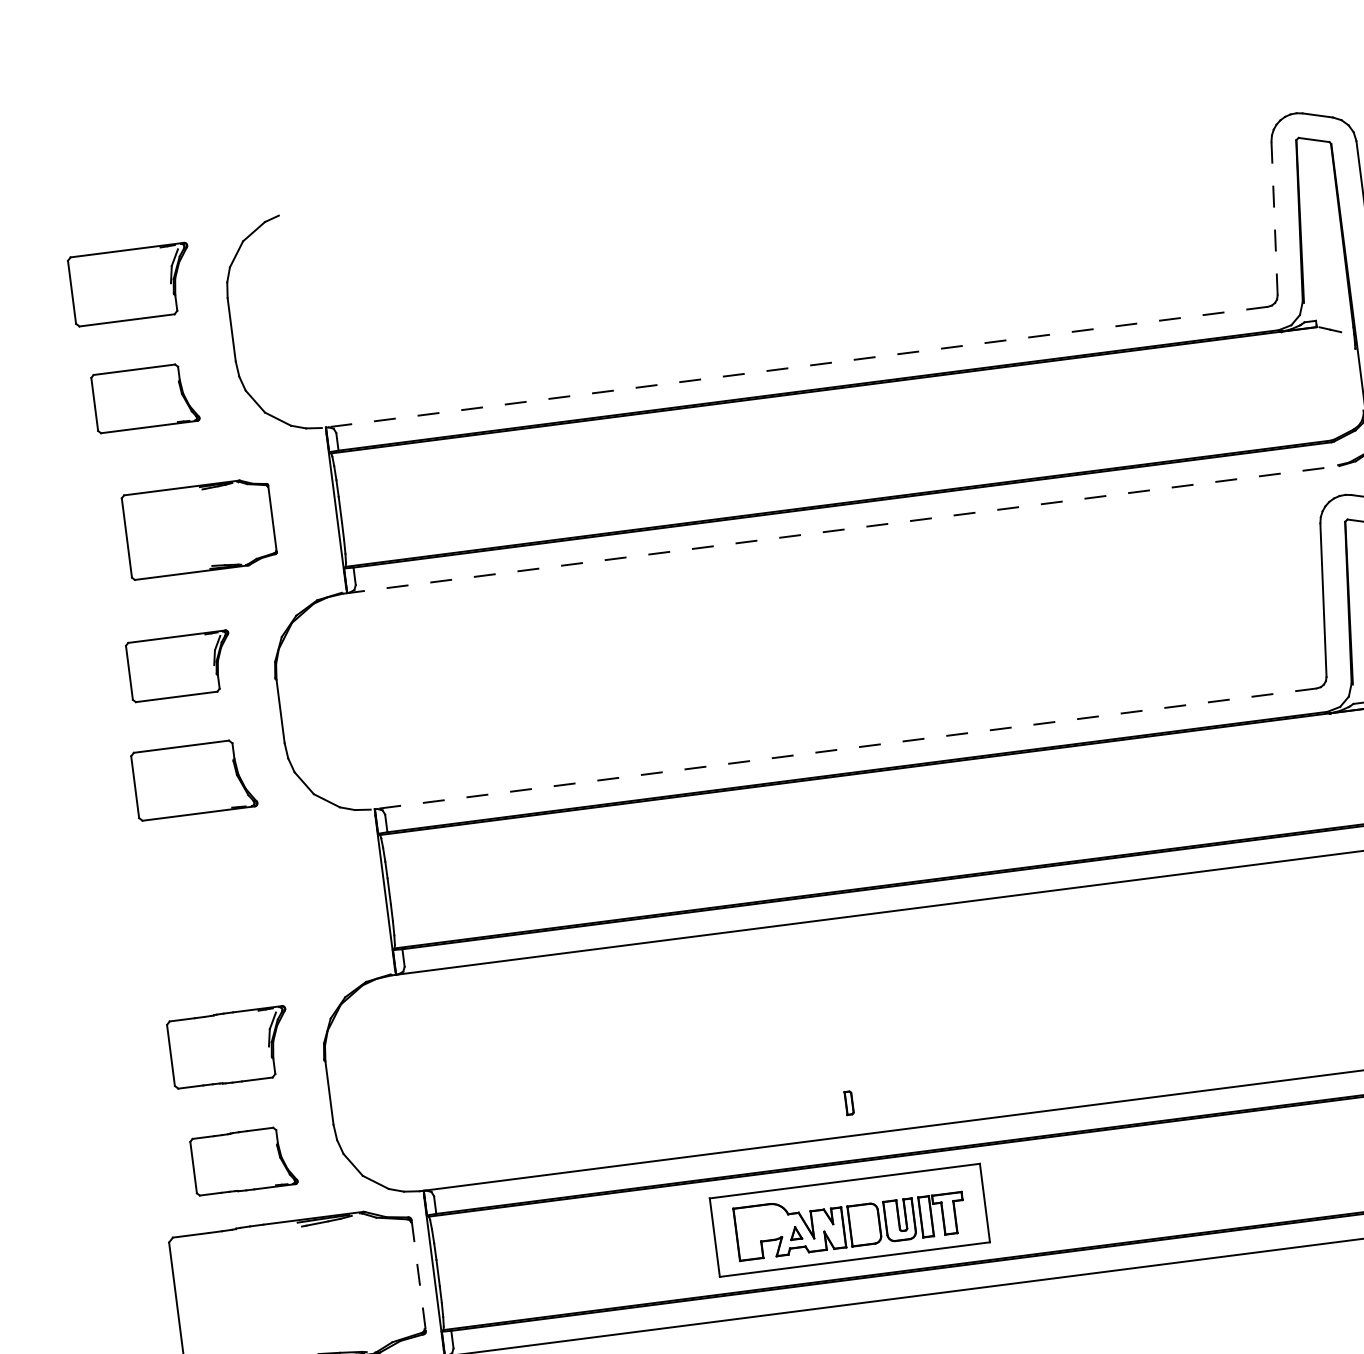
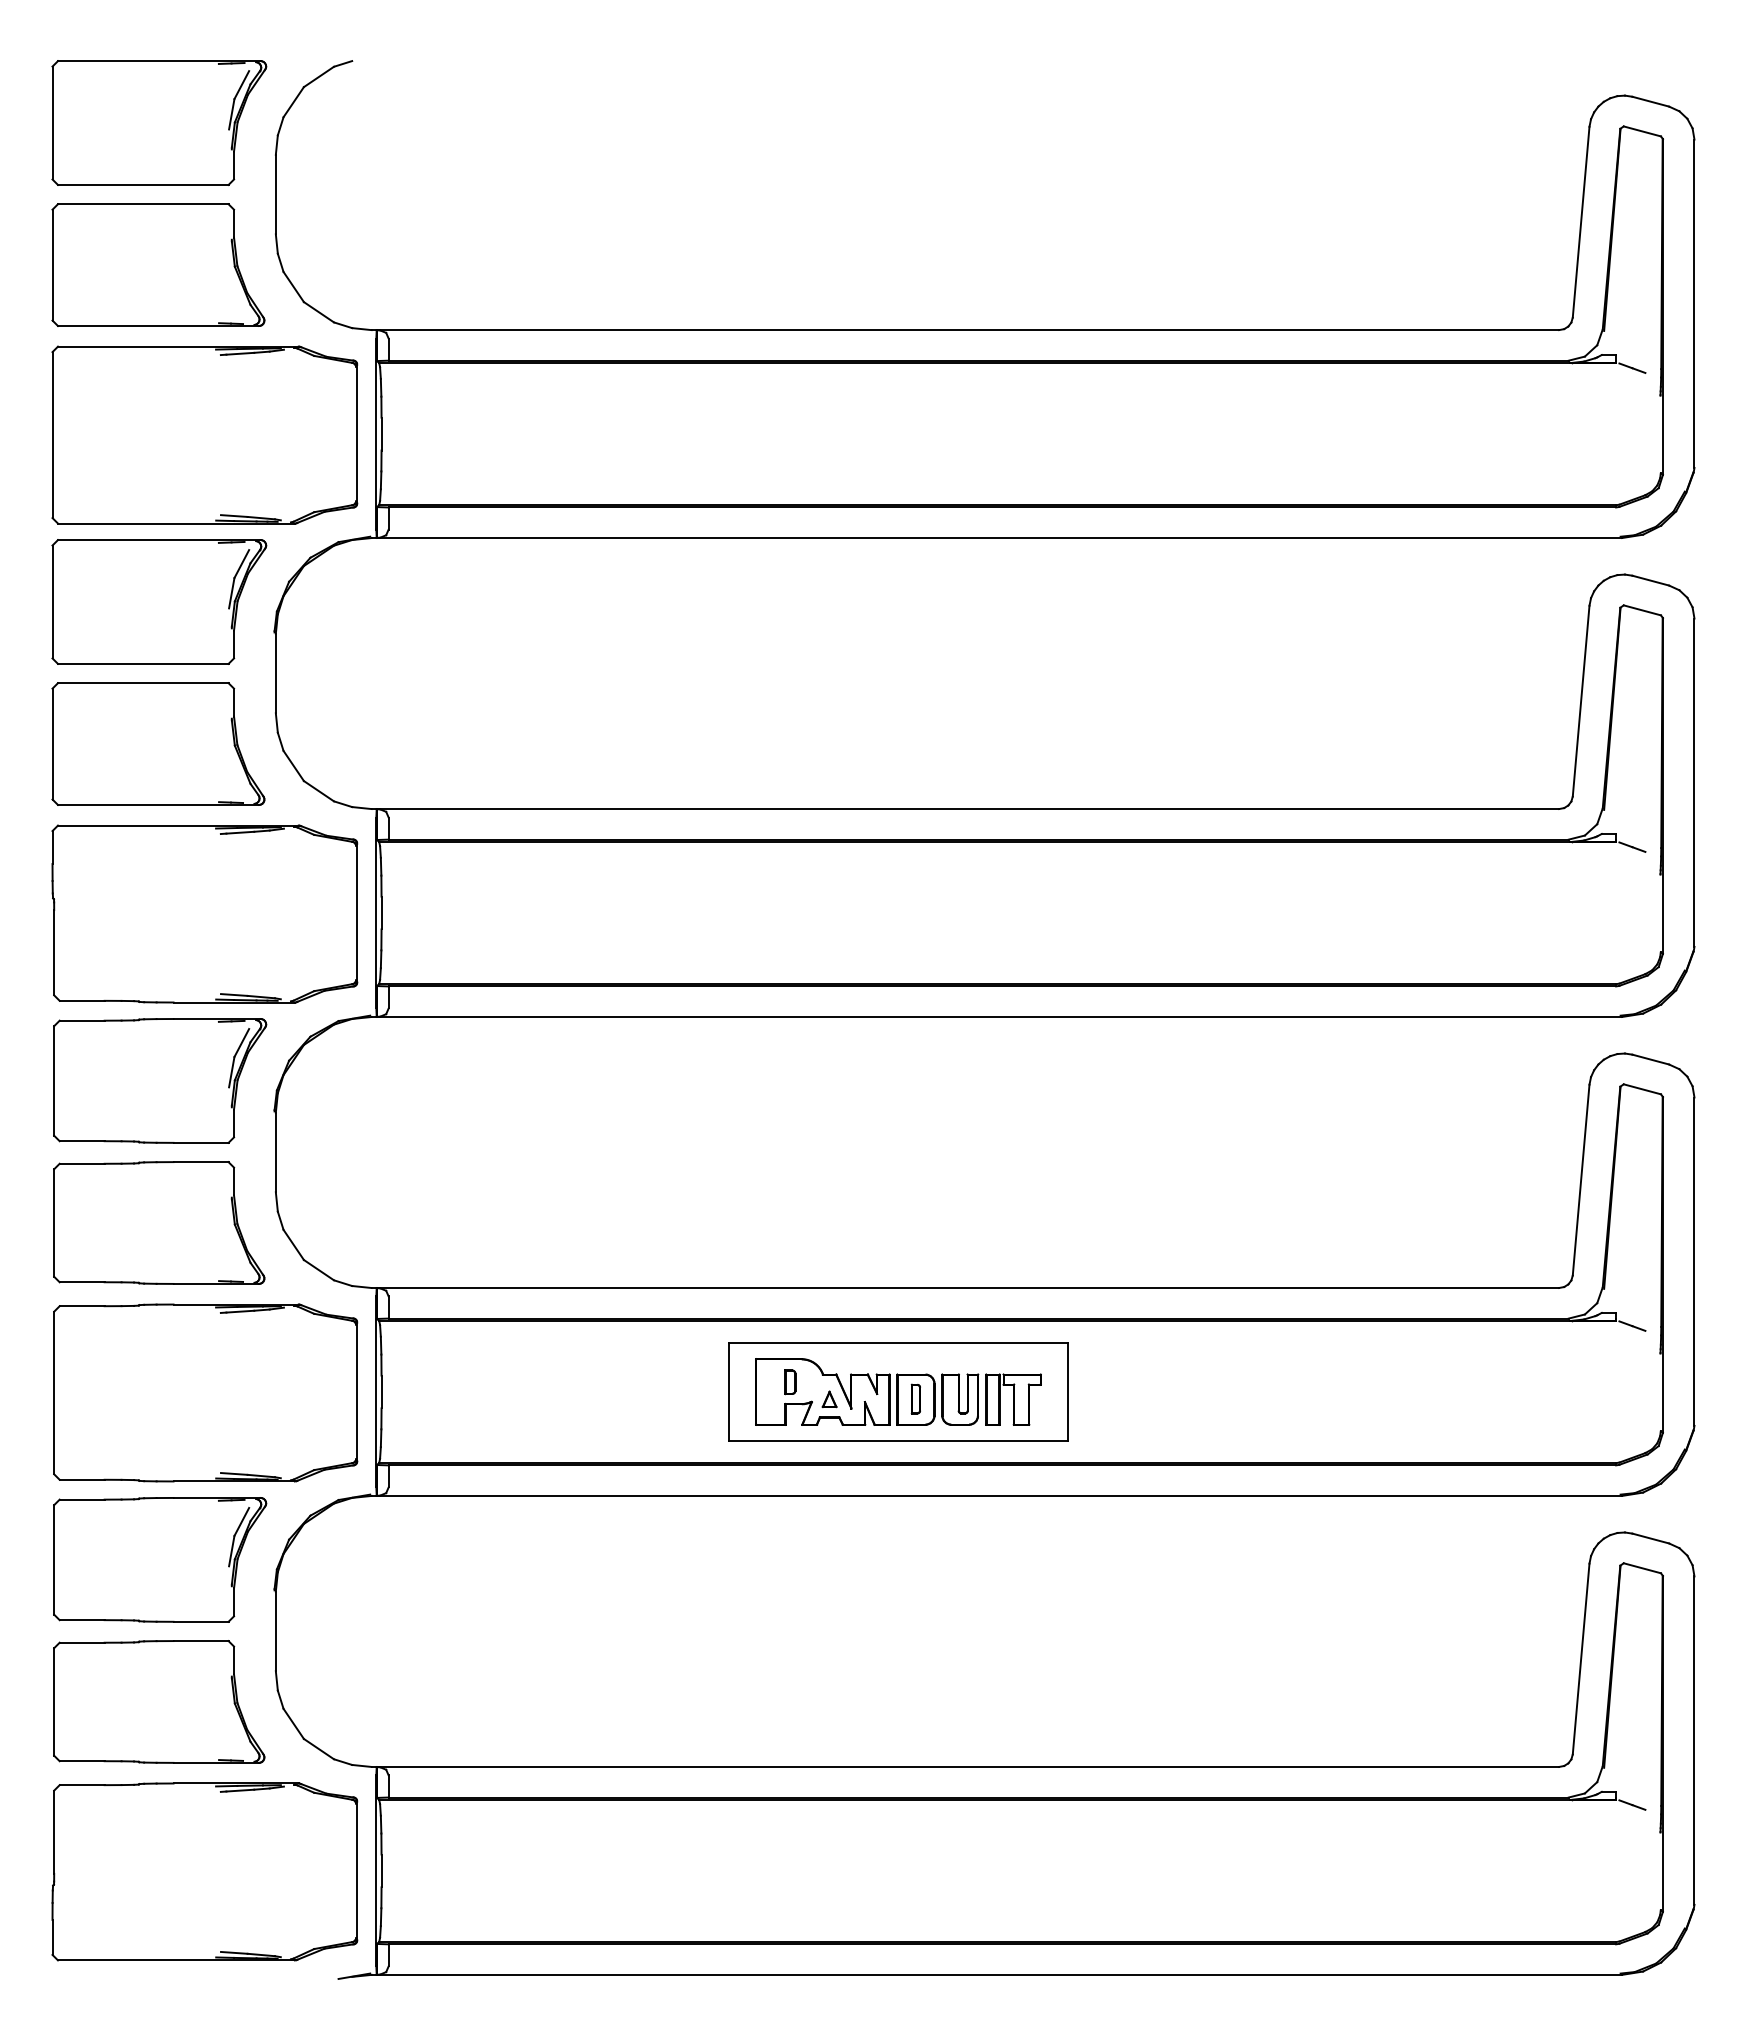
line: (1274, 218) -> (1581, 222), dashed -> solid
part: (131, 284) -> (159, 122), size x1.43
line: (795, 367) -> (965, 330), dashed -> solid
part: (145, 397) -> (158, 264), size x1.67
part: (199, 528) -> (204, 434), size x1.67
line: (841, 530) -> (997, 538), dashed -> solid
part: (180, 665) -> (159, 601), size x1.67
line: (843, 749) -> (965, 809), dashed -> solid
part: (194, 779) -> (158, 743), size x1.43
part: (248, 909) -> (204, 913), added
part: (230, 1047) -> (160, 1080), size x1.43
part: (848, 1102) -> (915, 1398), moved
part: (243, 1160) -> (159, 1222), size x1.67
part: (763, 1223) -> (790, 1382), added
line: (419, 1275) -> (357, 1392), dashed -> solid

